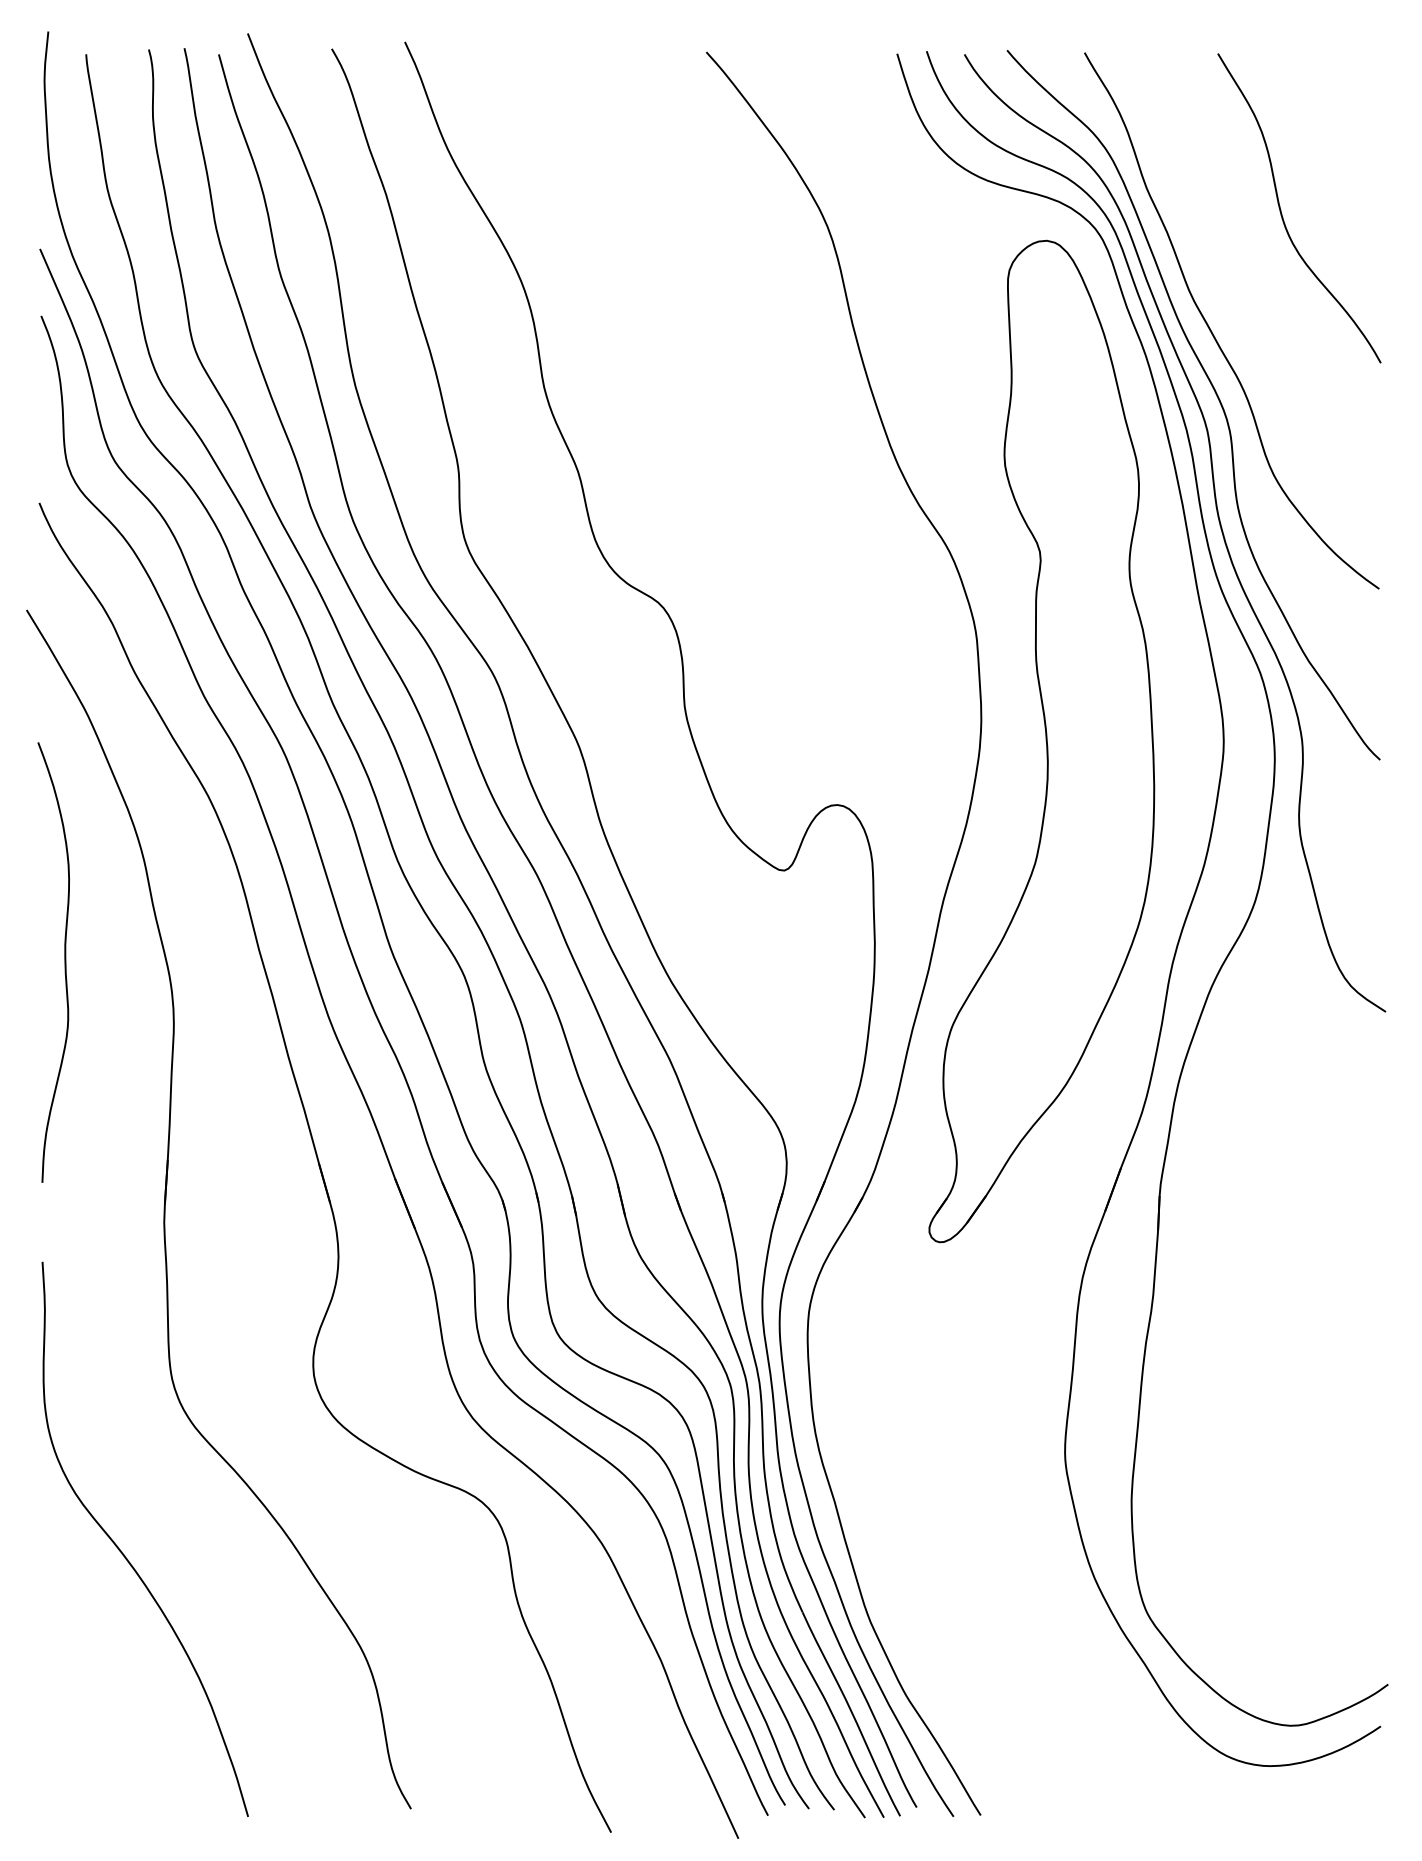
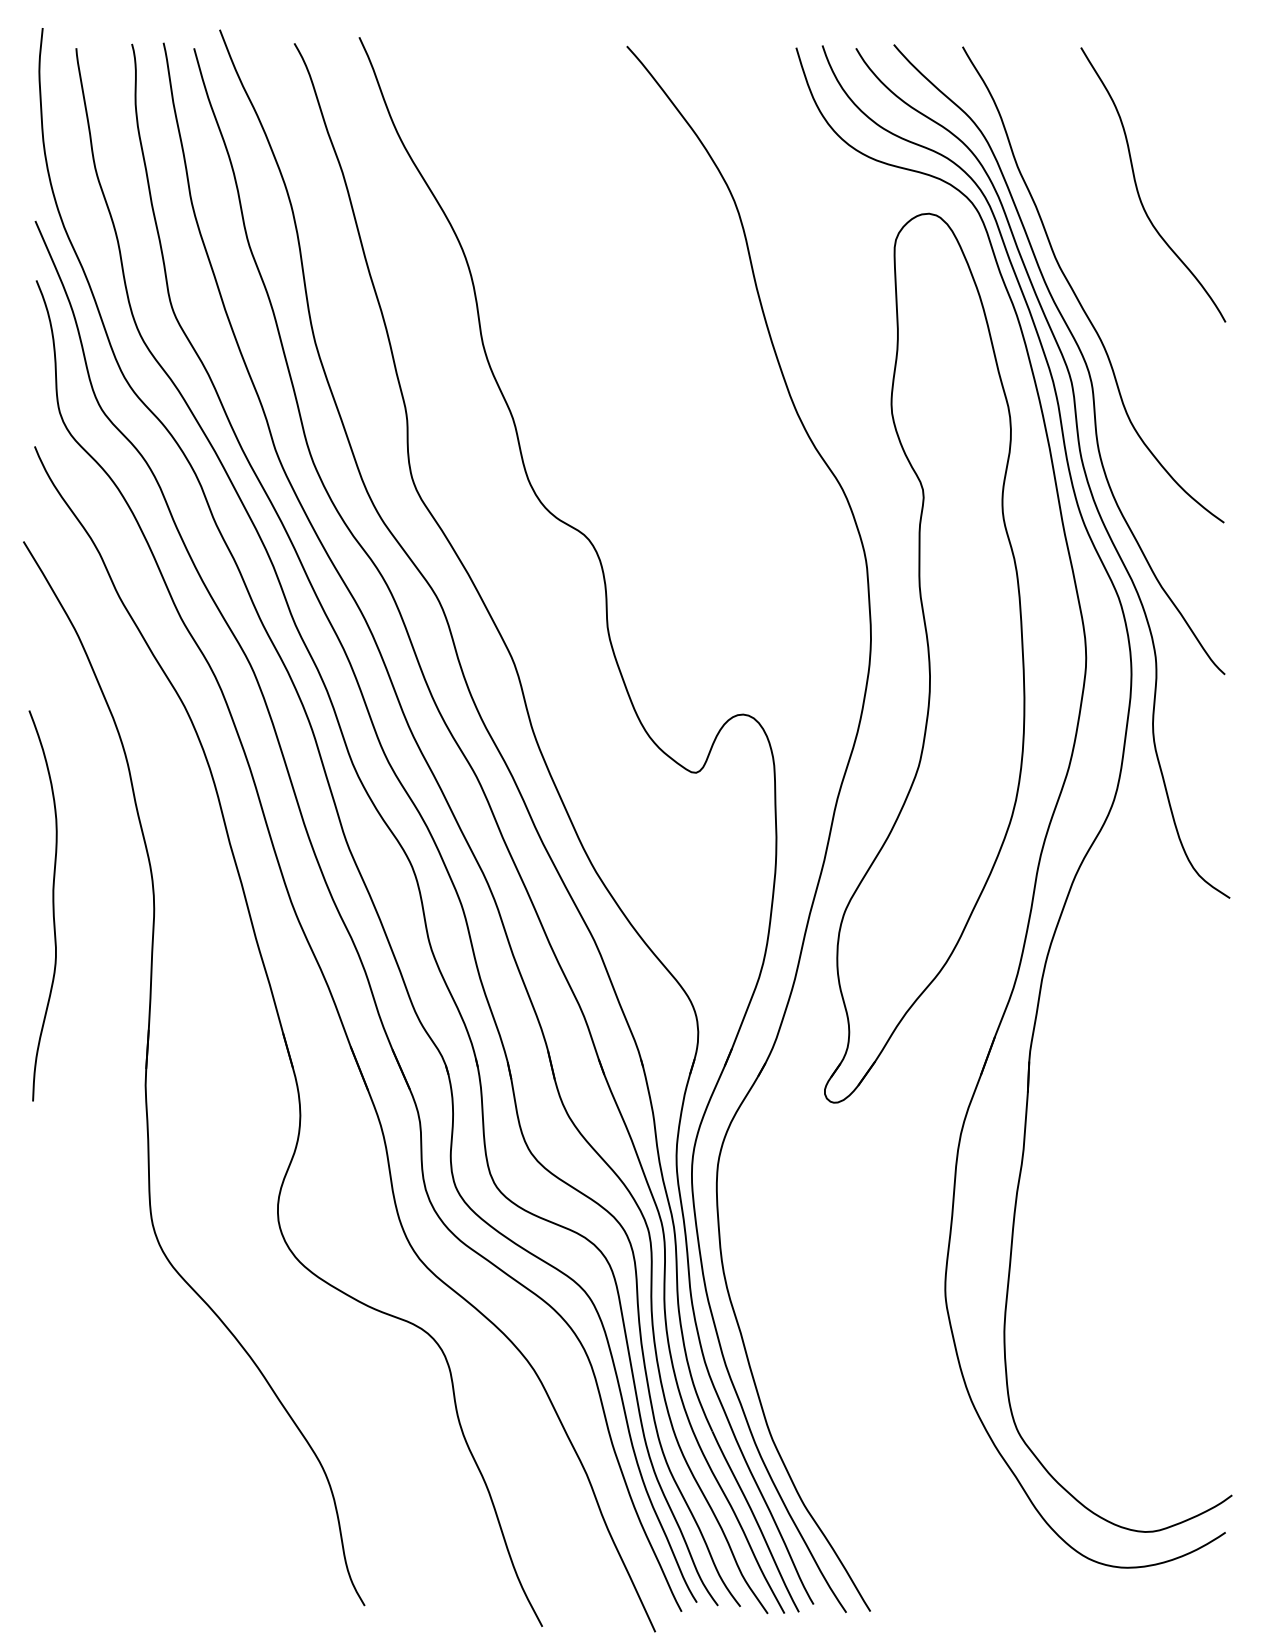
curve: (64, 962) -> (52, 905), moved
curve: (125, 1555) -> (111, 1380), removed

